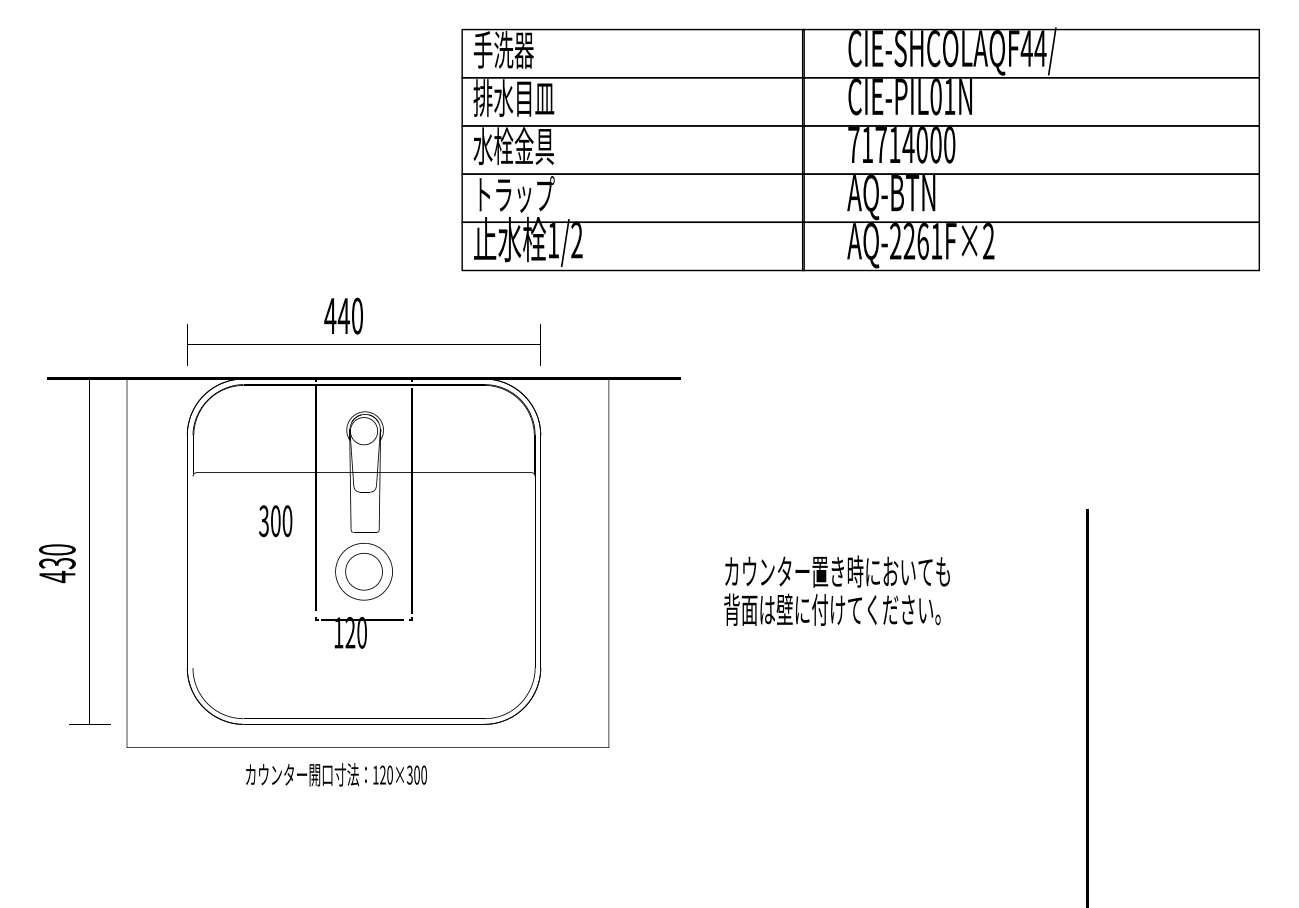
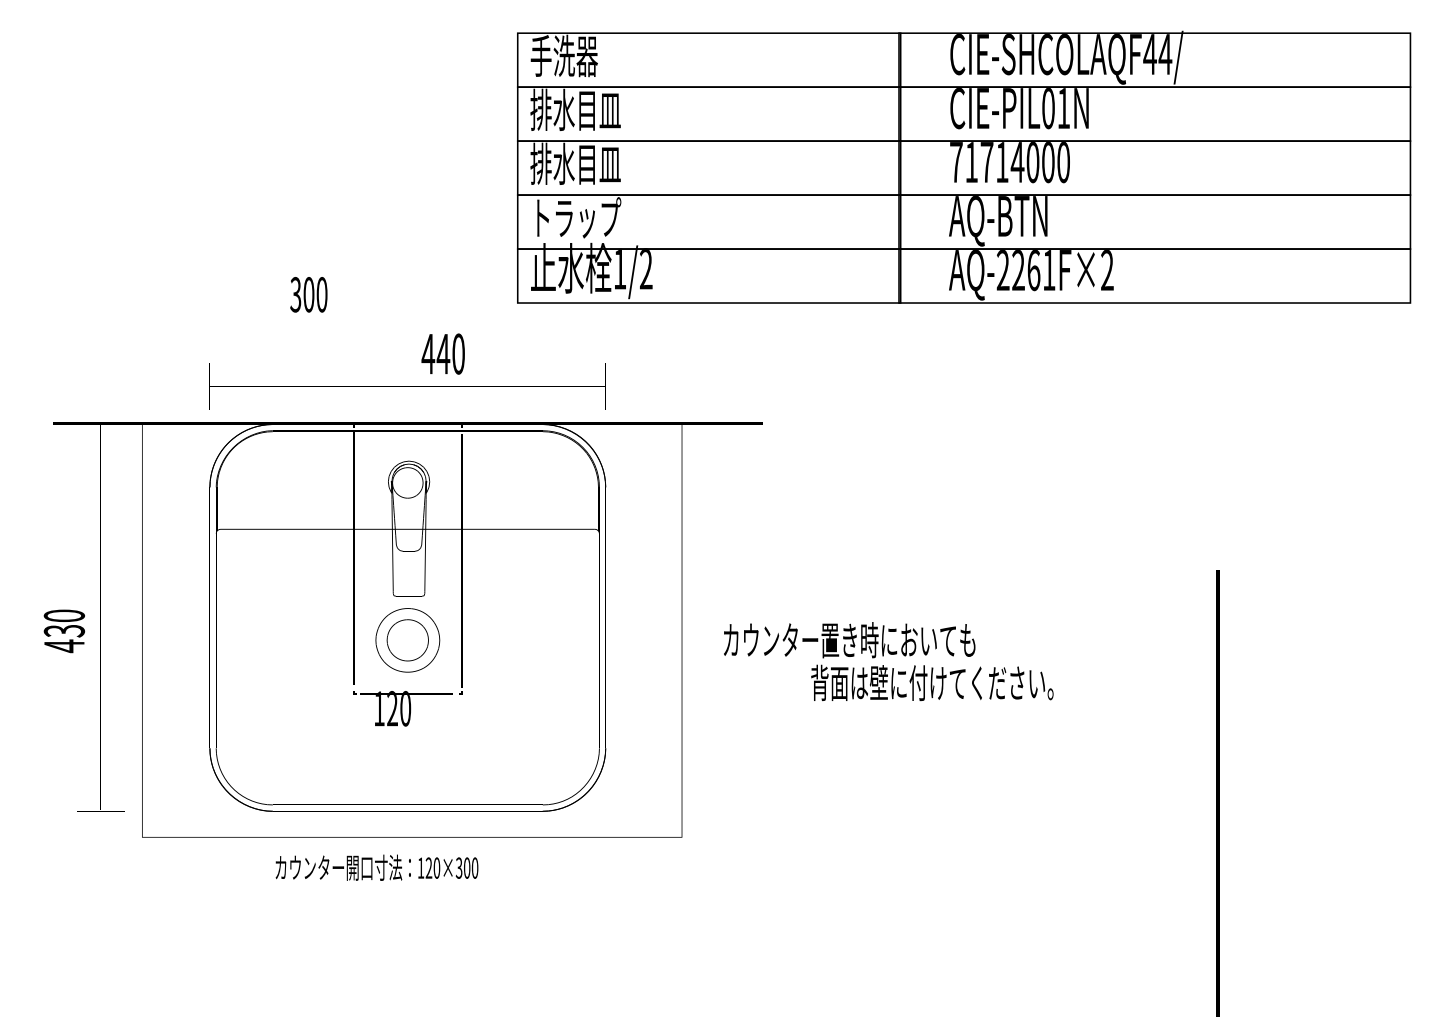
text: (513, 146) -> (575, 164), 水栓金具 -> 排水目皿
text: (343, 315) -> (443, 353), moved
text: (275, 521) -> (308, 295), moved
text: (837, 571) -> (849, 640), moved

